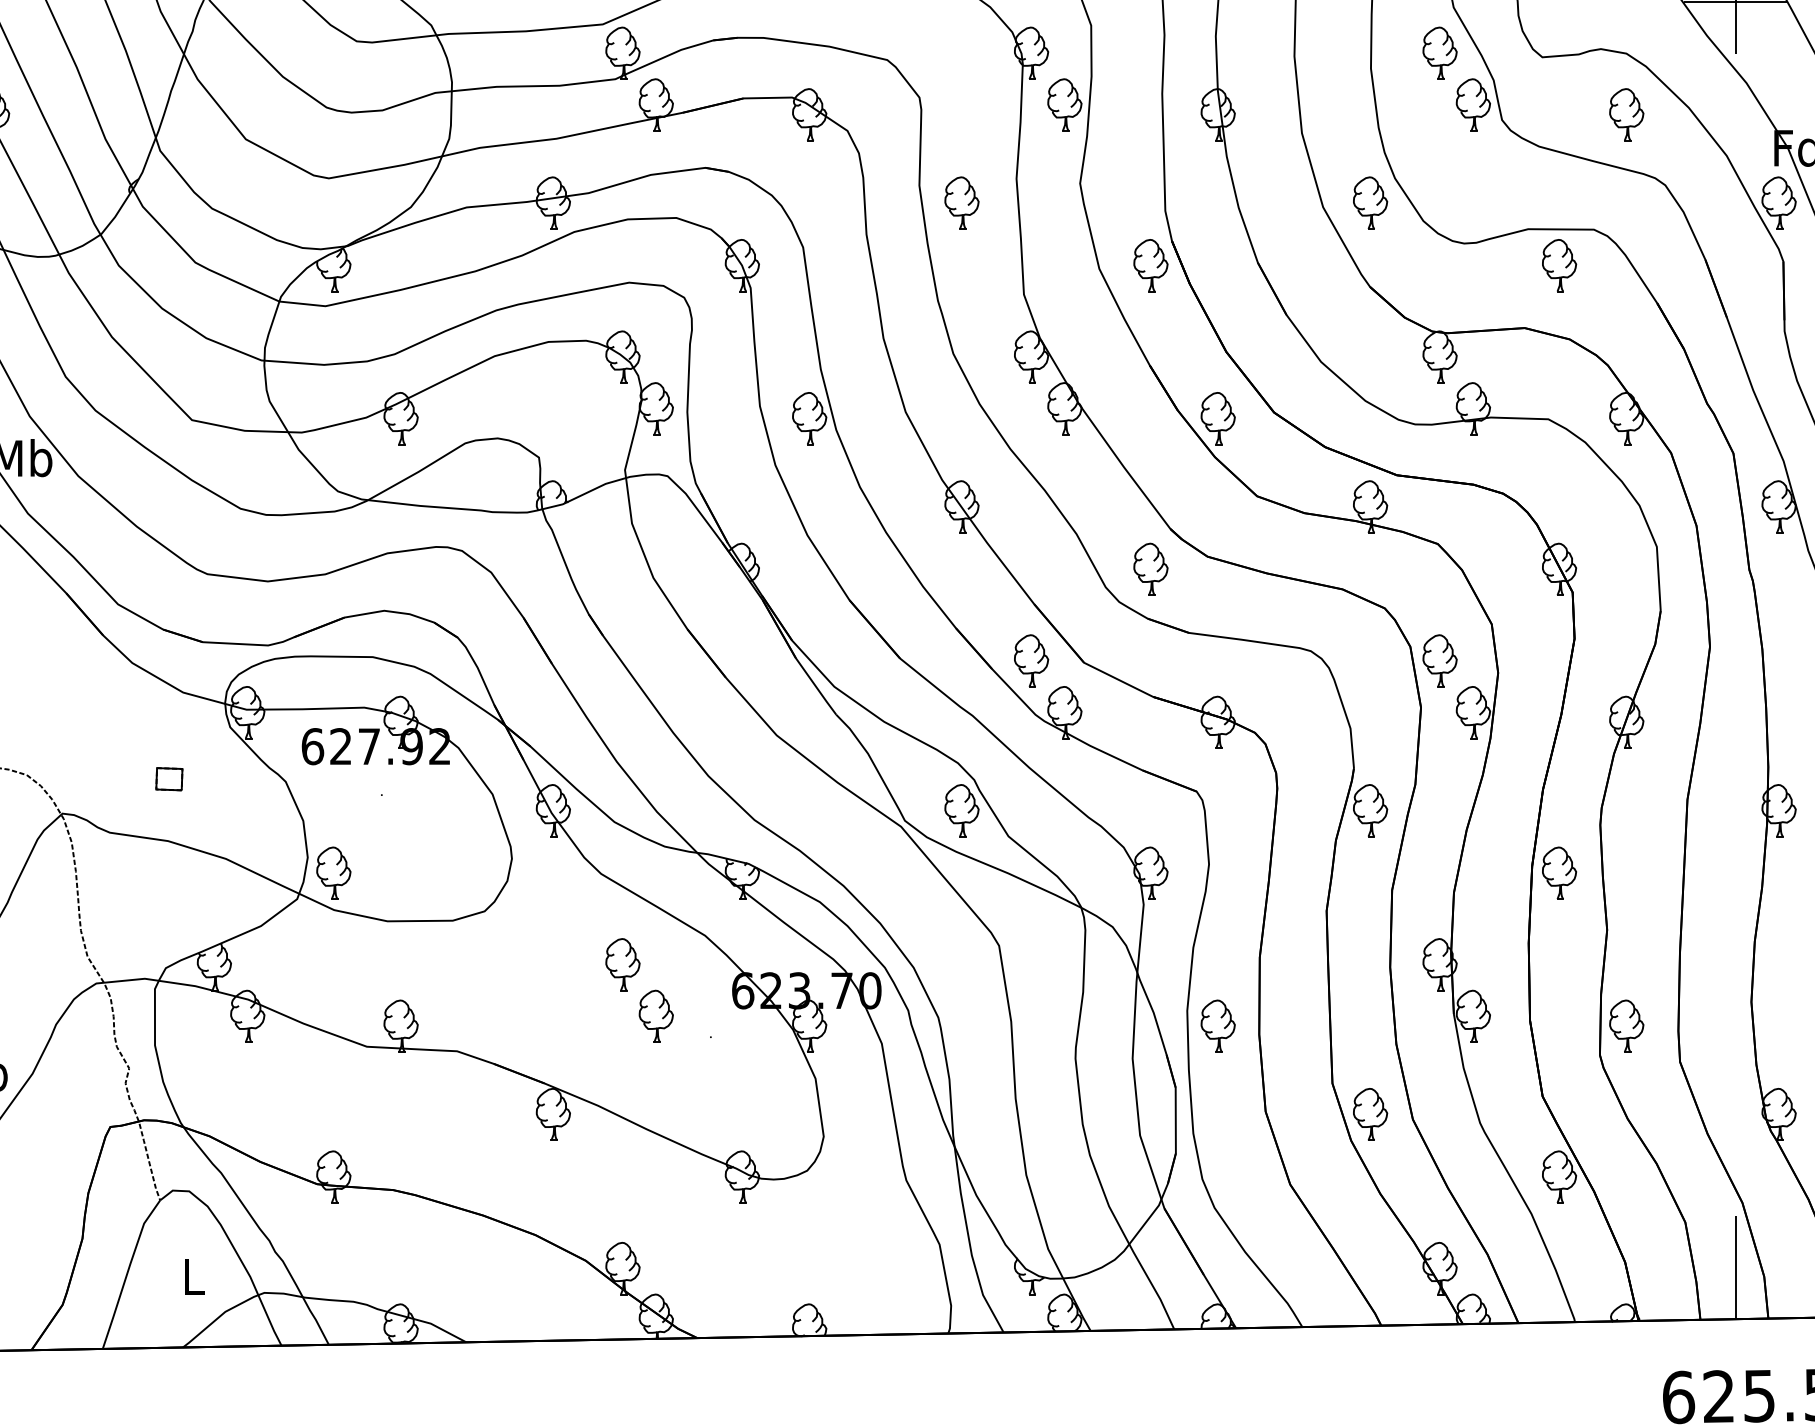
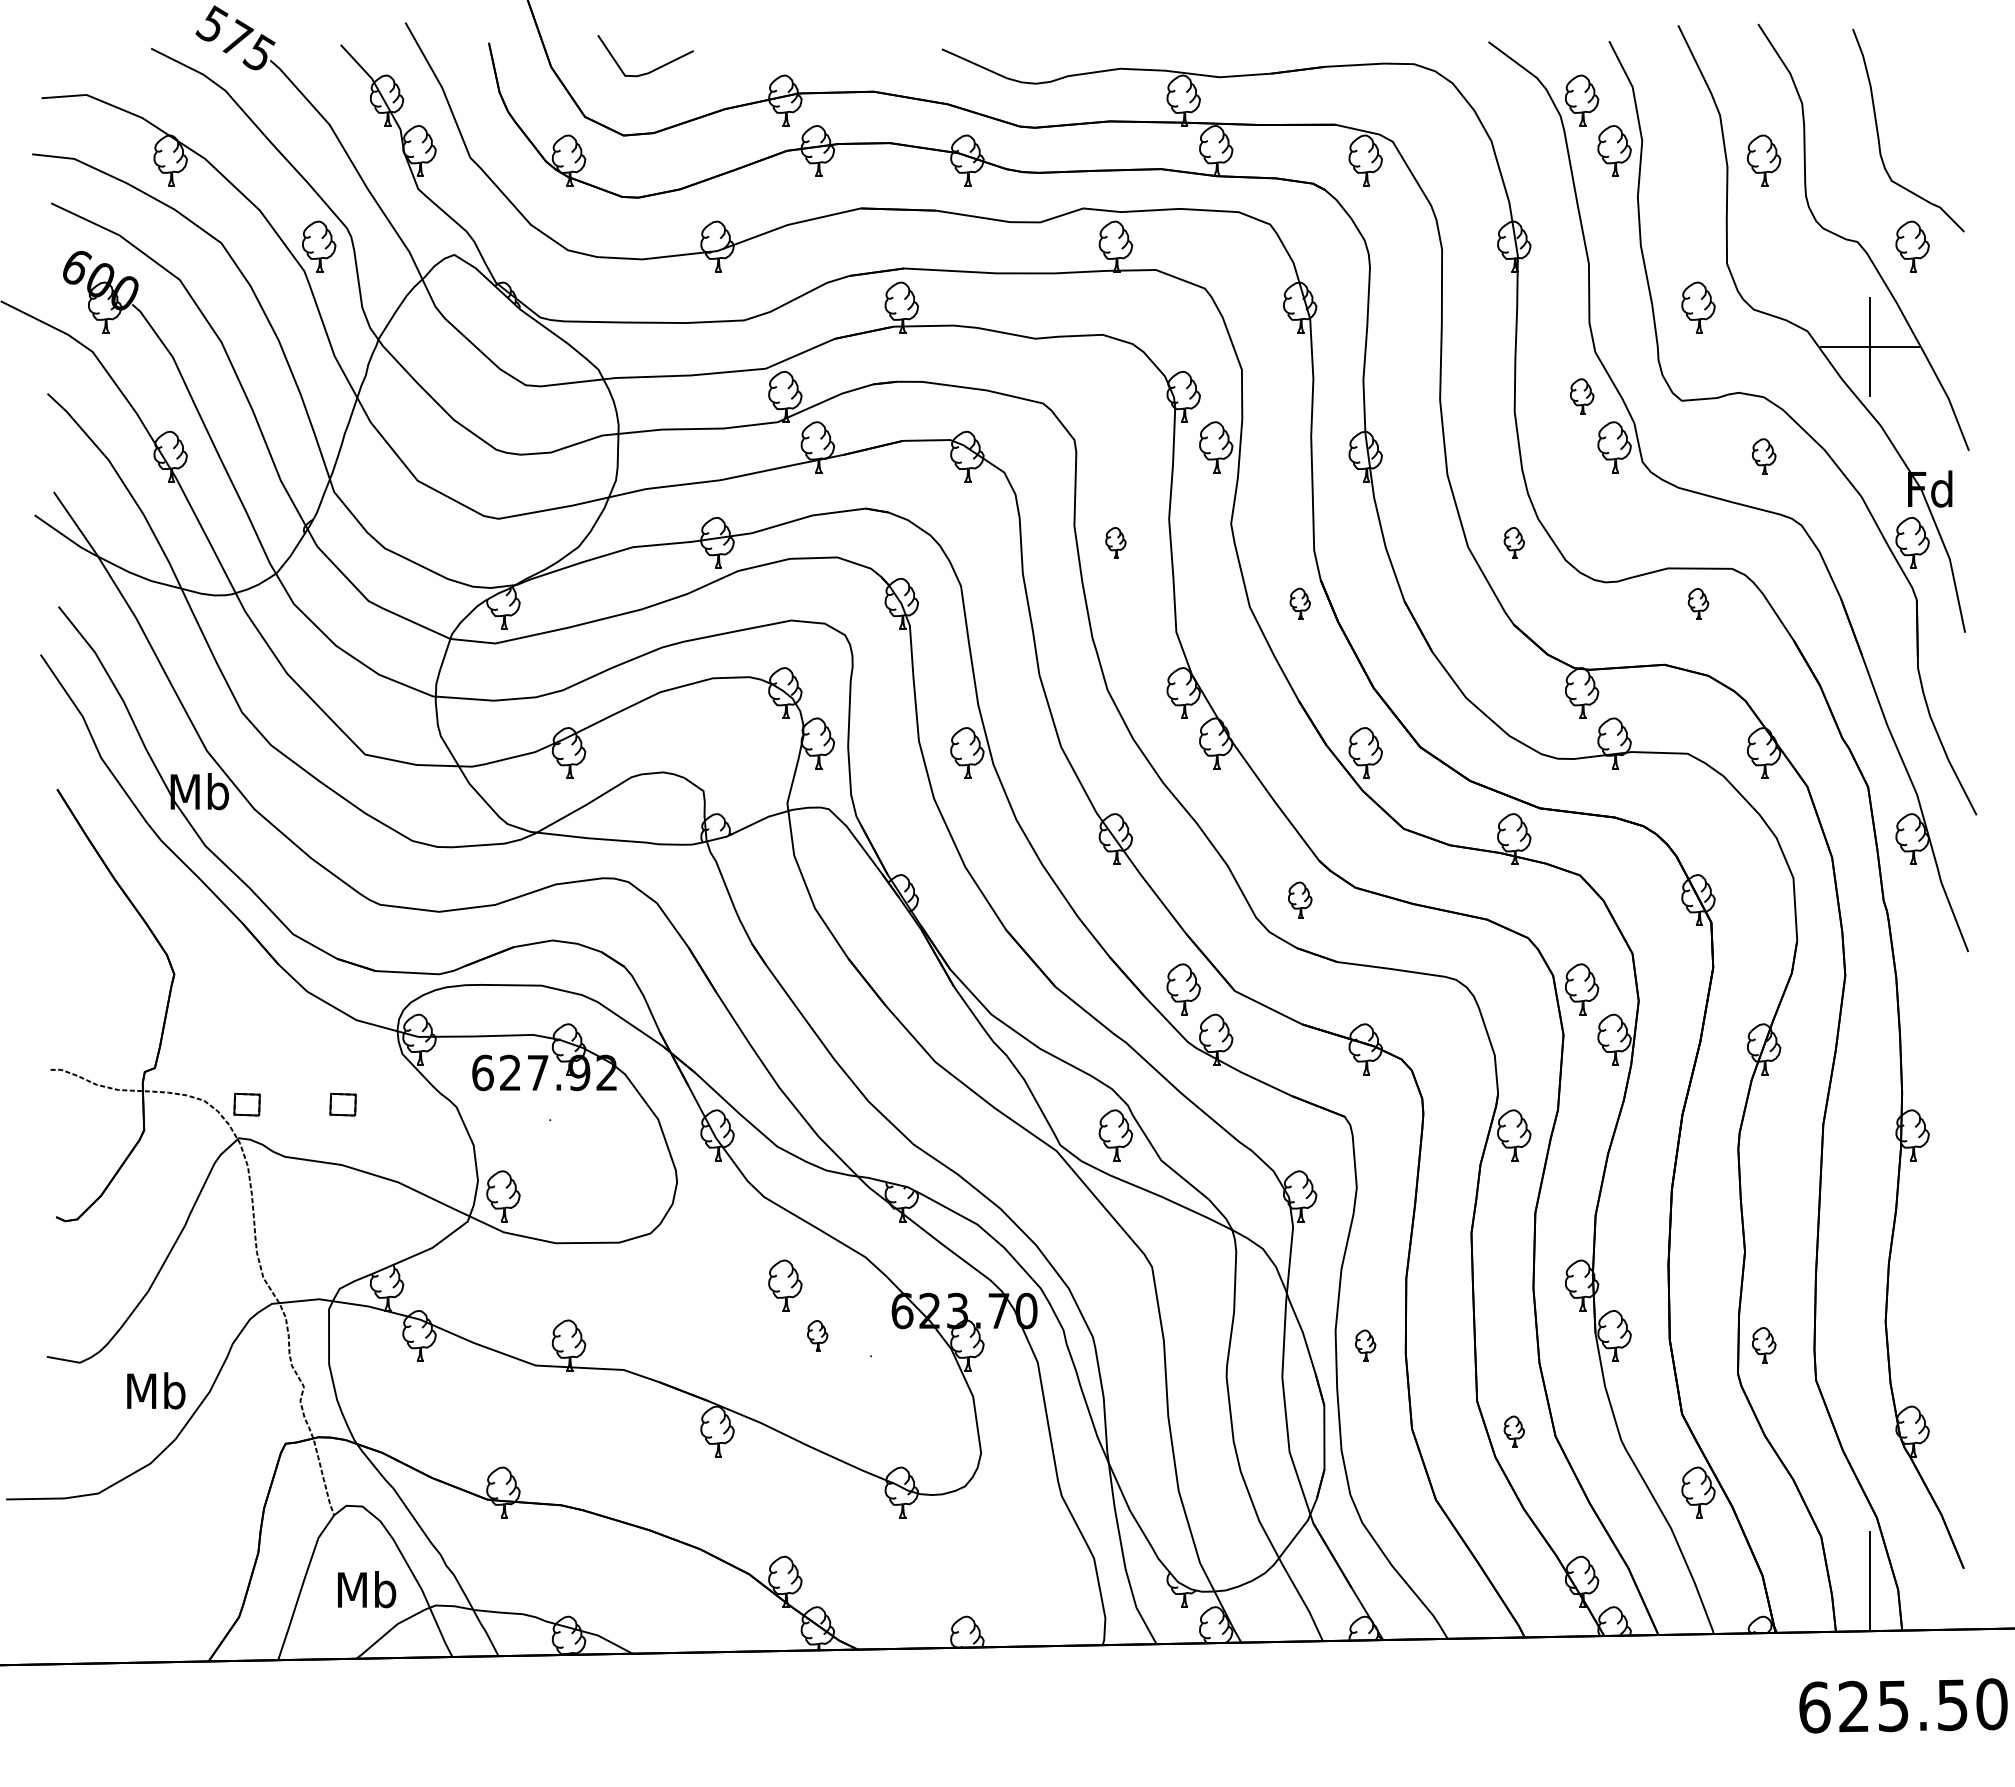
part: (1440, 52) -> (1582, 396), size x0.7
part: (1627, 114) -> (1764, 456), size x0.7
part: (961, 202) -> (1115, 542), size x0.6
part: (1370, 202) -> (1514, 542), size x0.6
part: (1151, 265) -> (1300, 603), size x0.6
part: (1559, 265) -> (1698, 603), size x0.6
part: (1151, 568) -> (1300, 899), size x0.7
part: (70, 779) -> (246, 1104), added
part: (1559, 873) -> (1698, 1196), removed
part: (655, 1015) -> (817, 1335), size x0.6
part: (1217, 1026) -> (1365, 1345), size x0.6
part: (1627, 1026) -> (1764, 1345), size x0.7
part: (1370, 1114) -> (1514, 1431), size x0.6
text: (194, 1276) -> (367, 1589), L -> Mb

